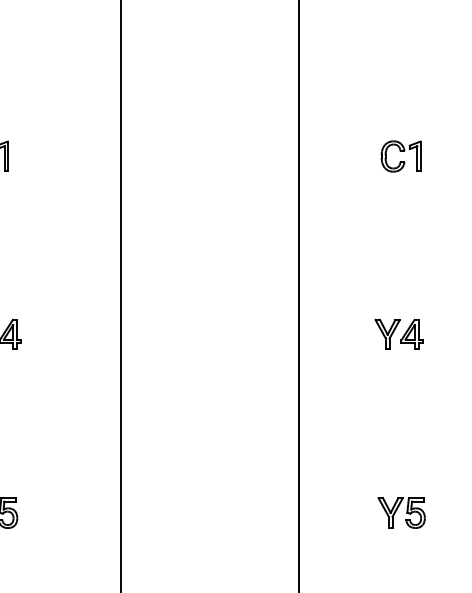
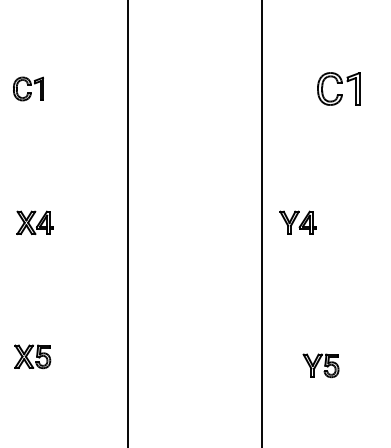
part: (400, 155) -> (338, 88), size x1.4
part: (398, 334) -> (297, 222), moved
part: (400, 512) -> (320, 365), moved

